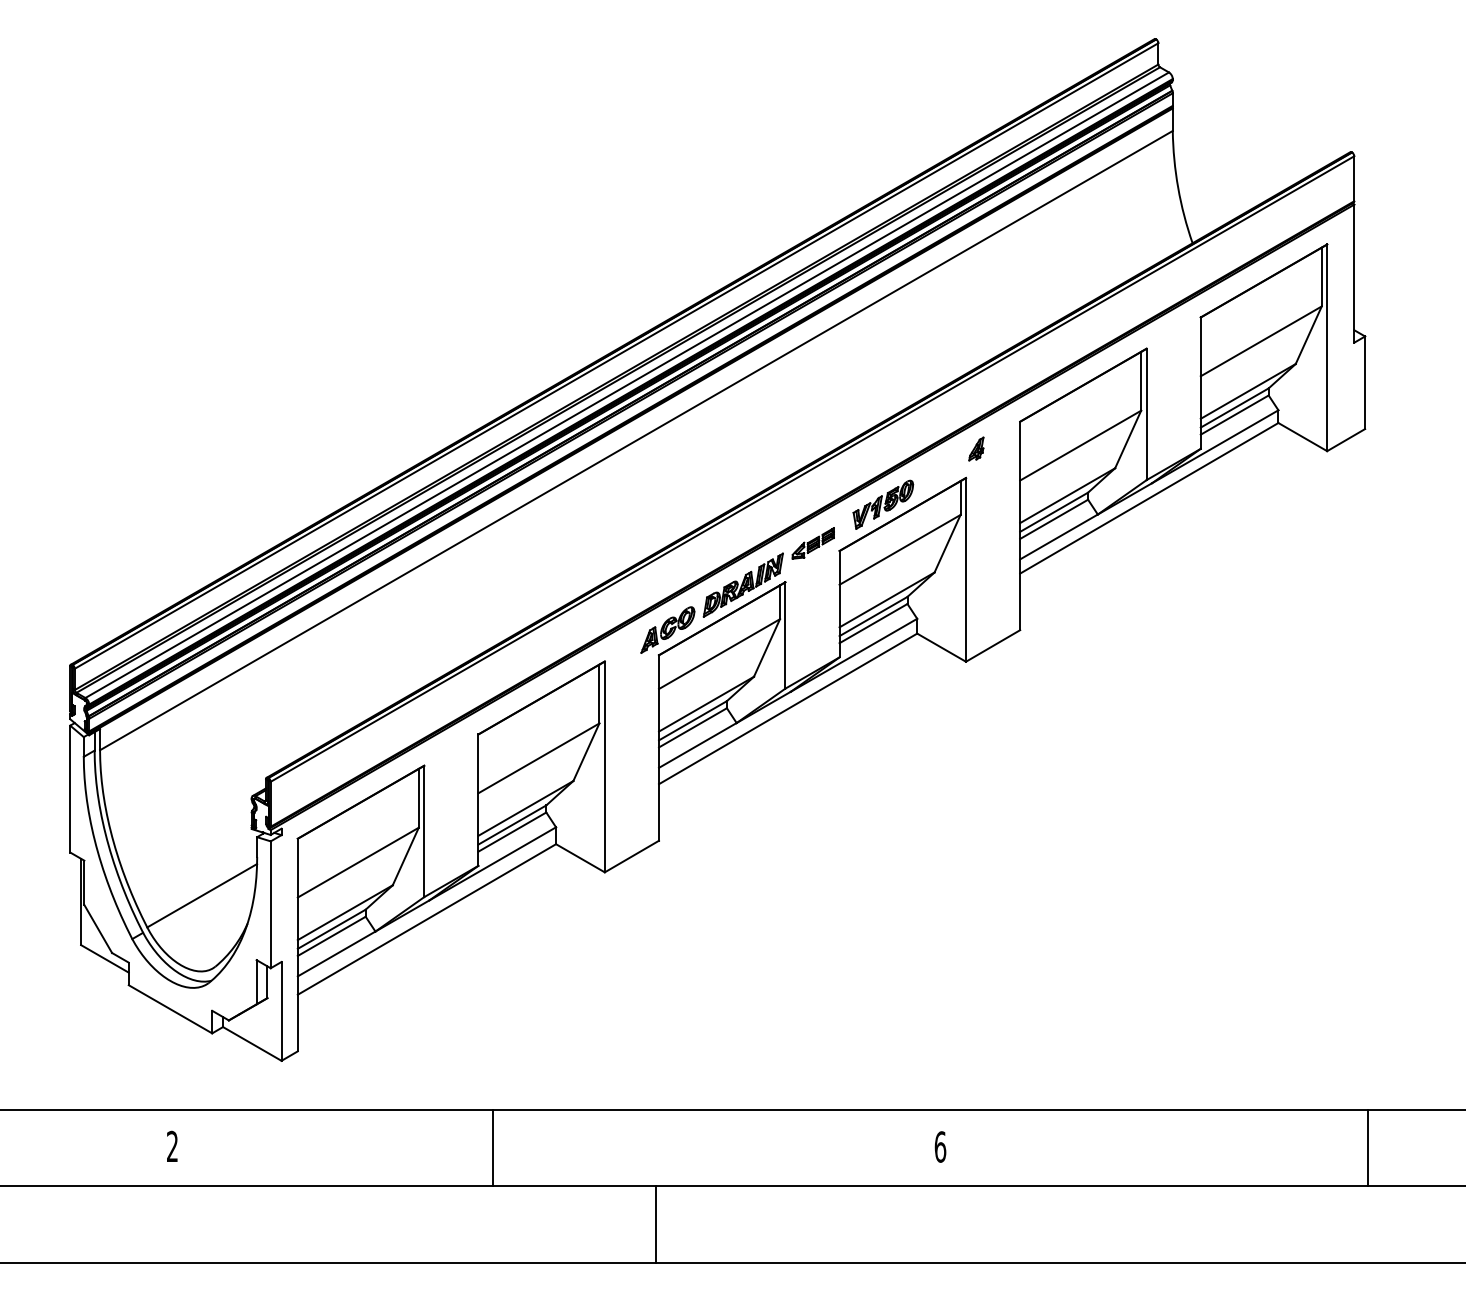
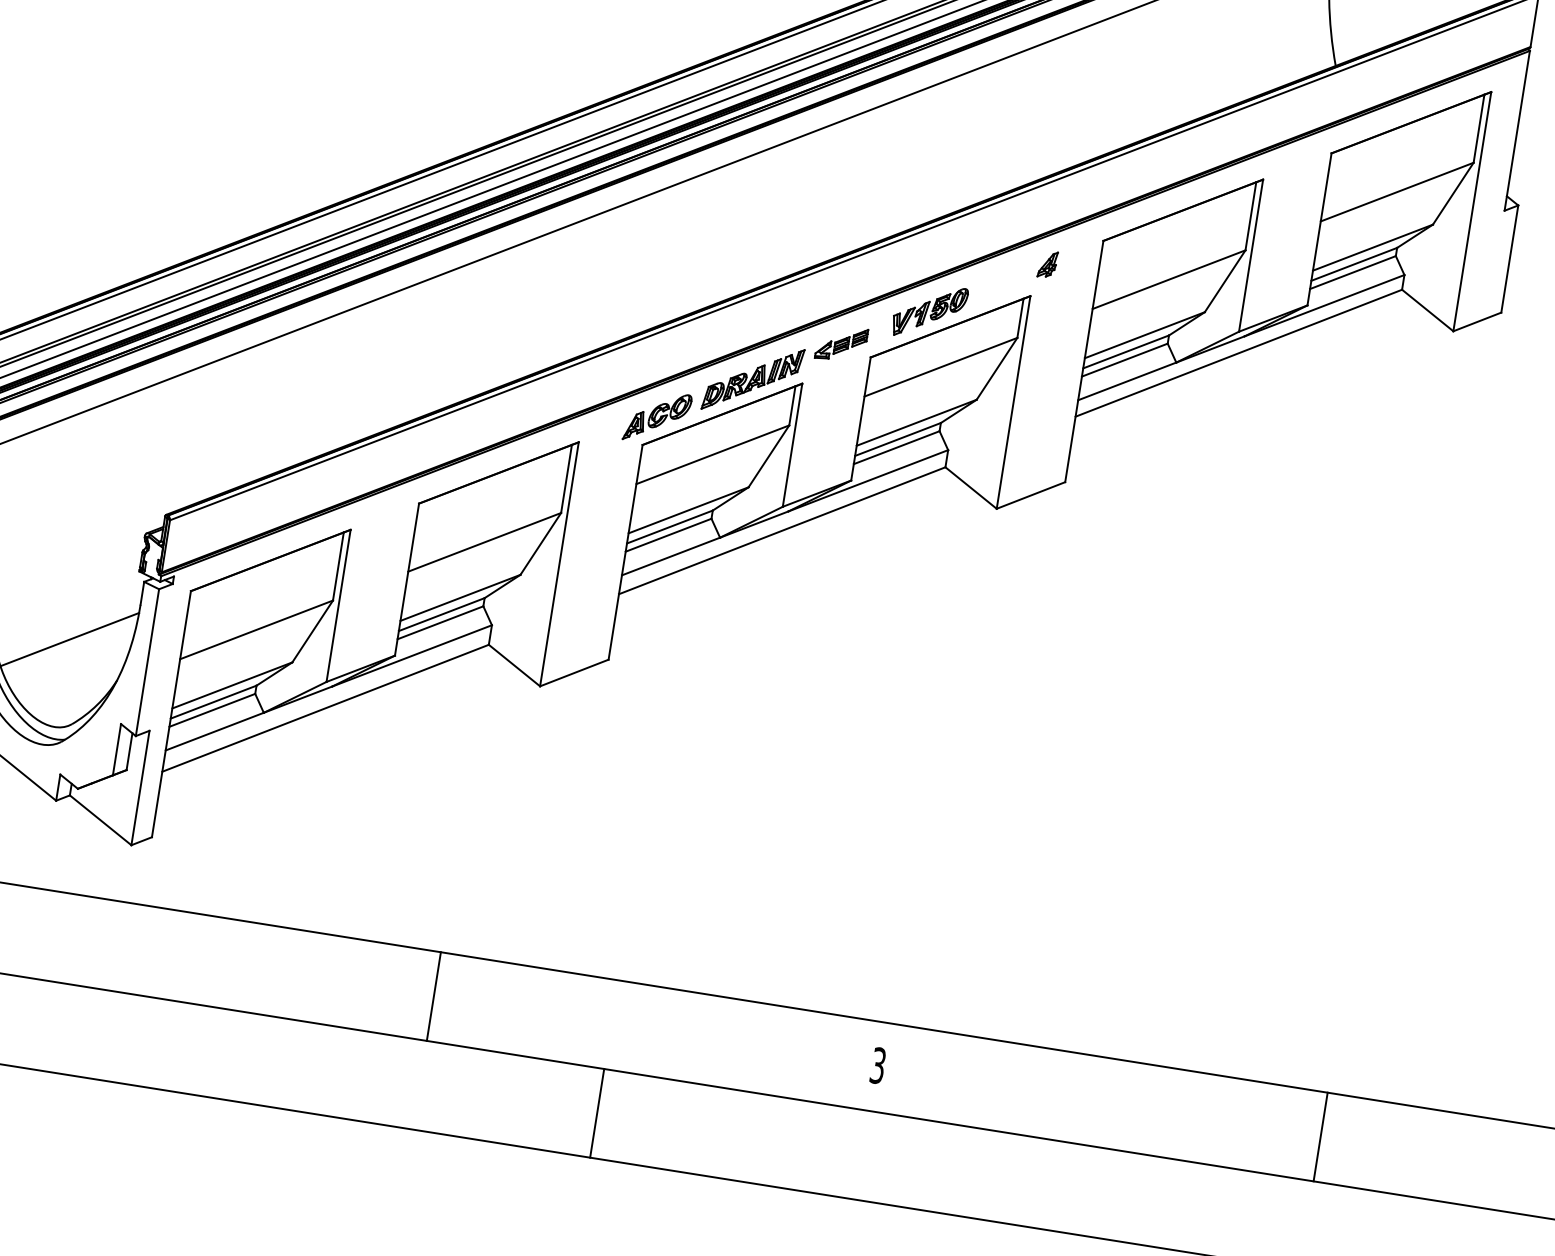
text: (940, 1146) -> (878, 1065), 6 -> 3
line: (492, 1147) -> (433, 995), moved
line: (1367, 1147) -> (1320, 1136), moved
line: (655, 1224) -> (596, 1113), moved

